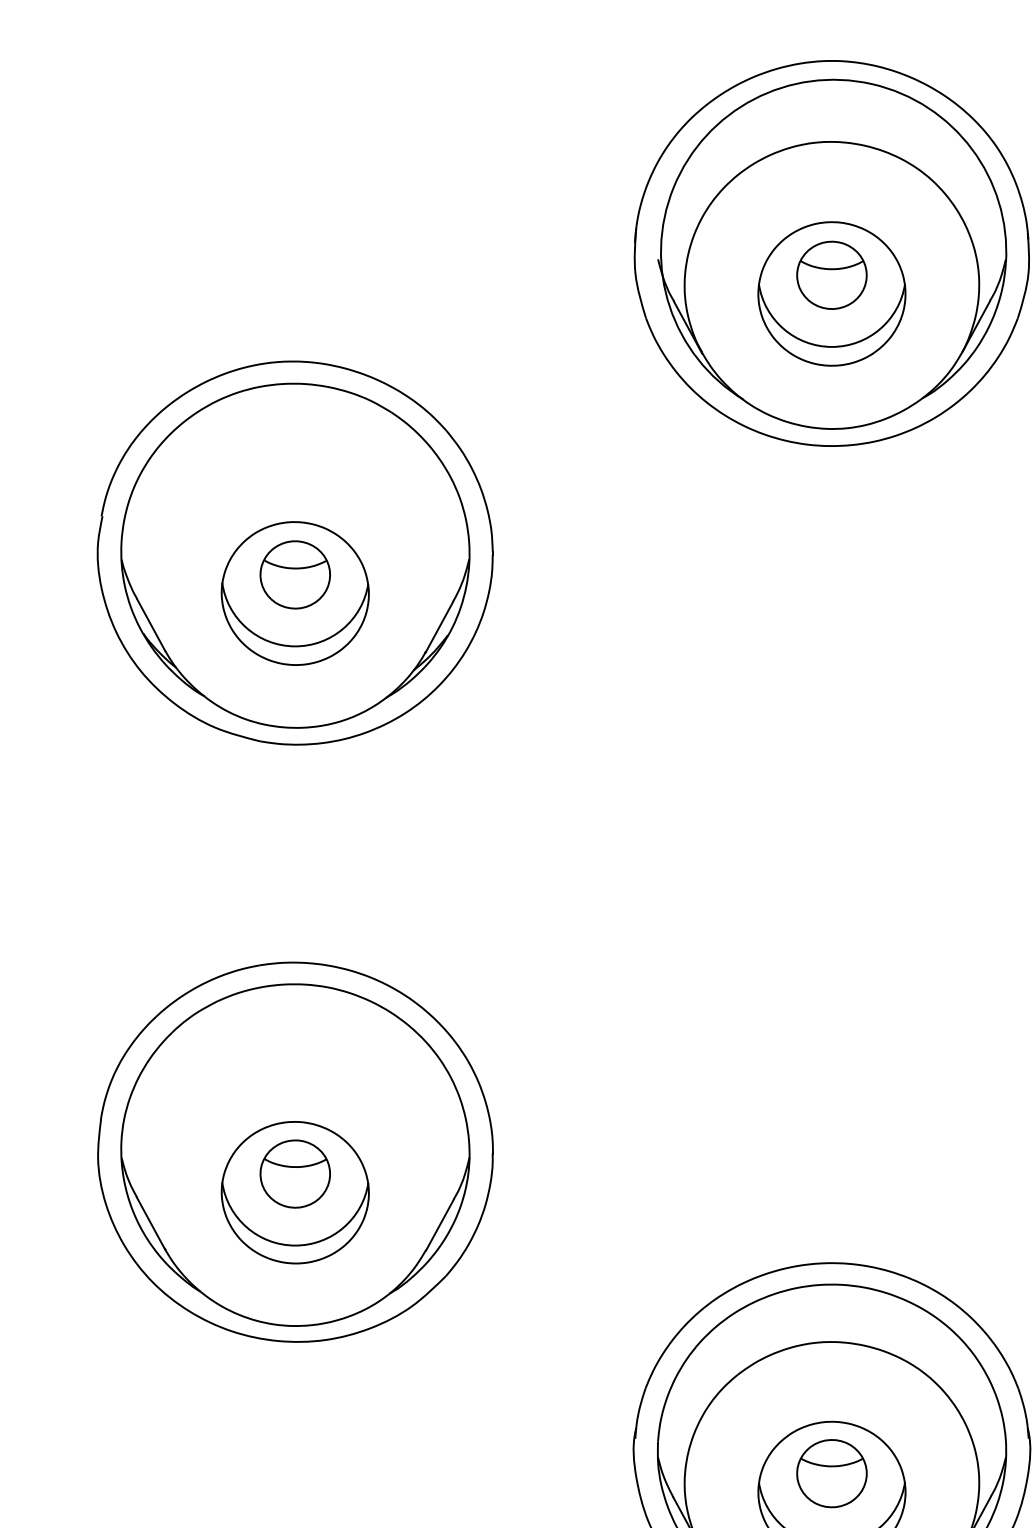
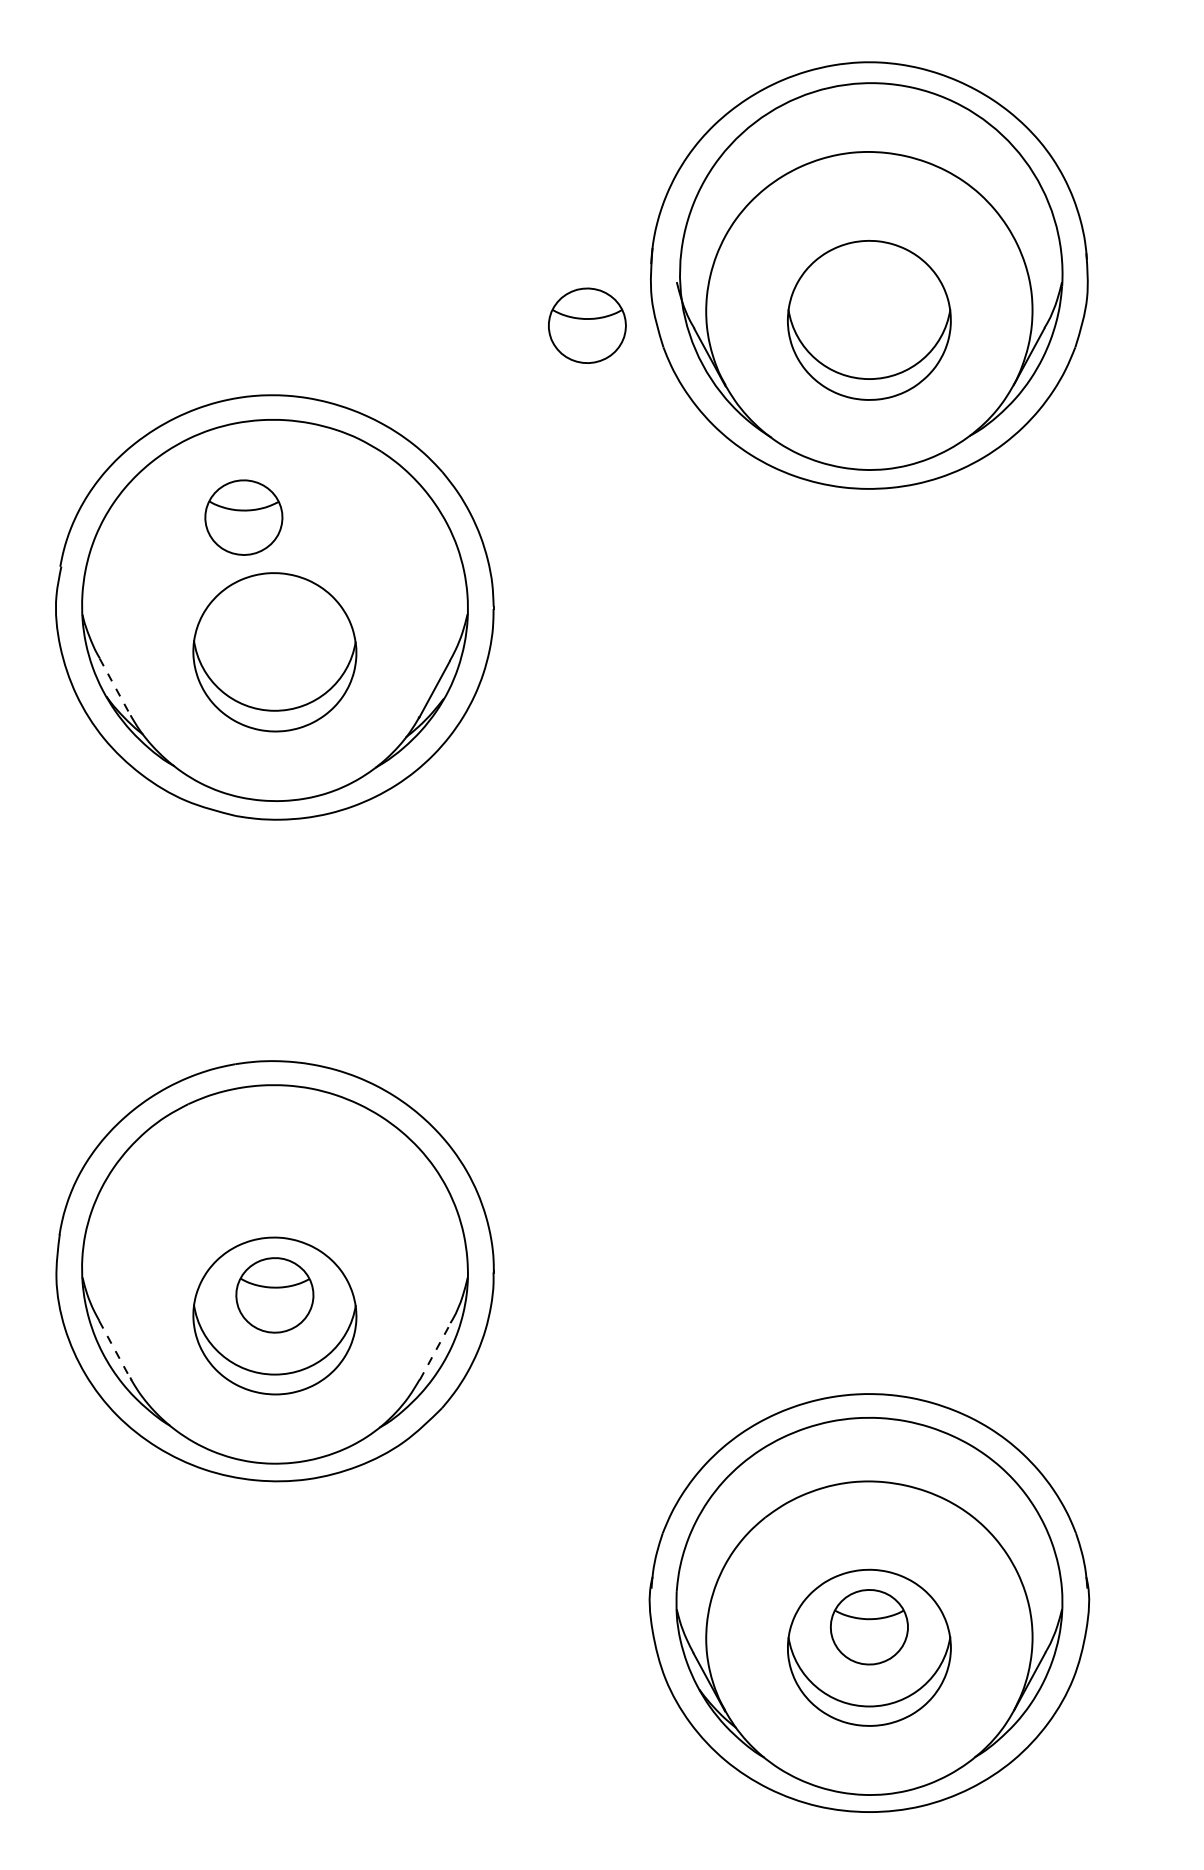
part: (832, 275) -> (587, 325), moved
part: (294, 574) -> (243, 517), moved
line: (151, 625) -> (115, 687), solid -> dashed
line: (150, 1222) -> (114, 1349), solid -> dashed
line: (440, 1224) -> (435, 1351), solid -> dashed

